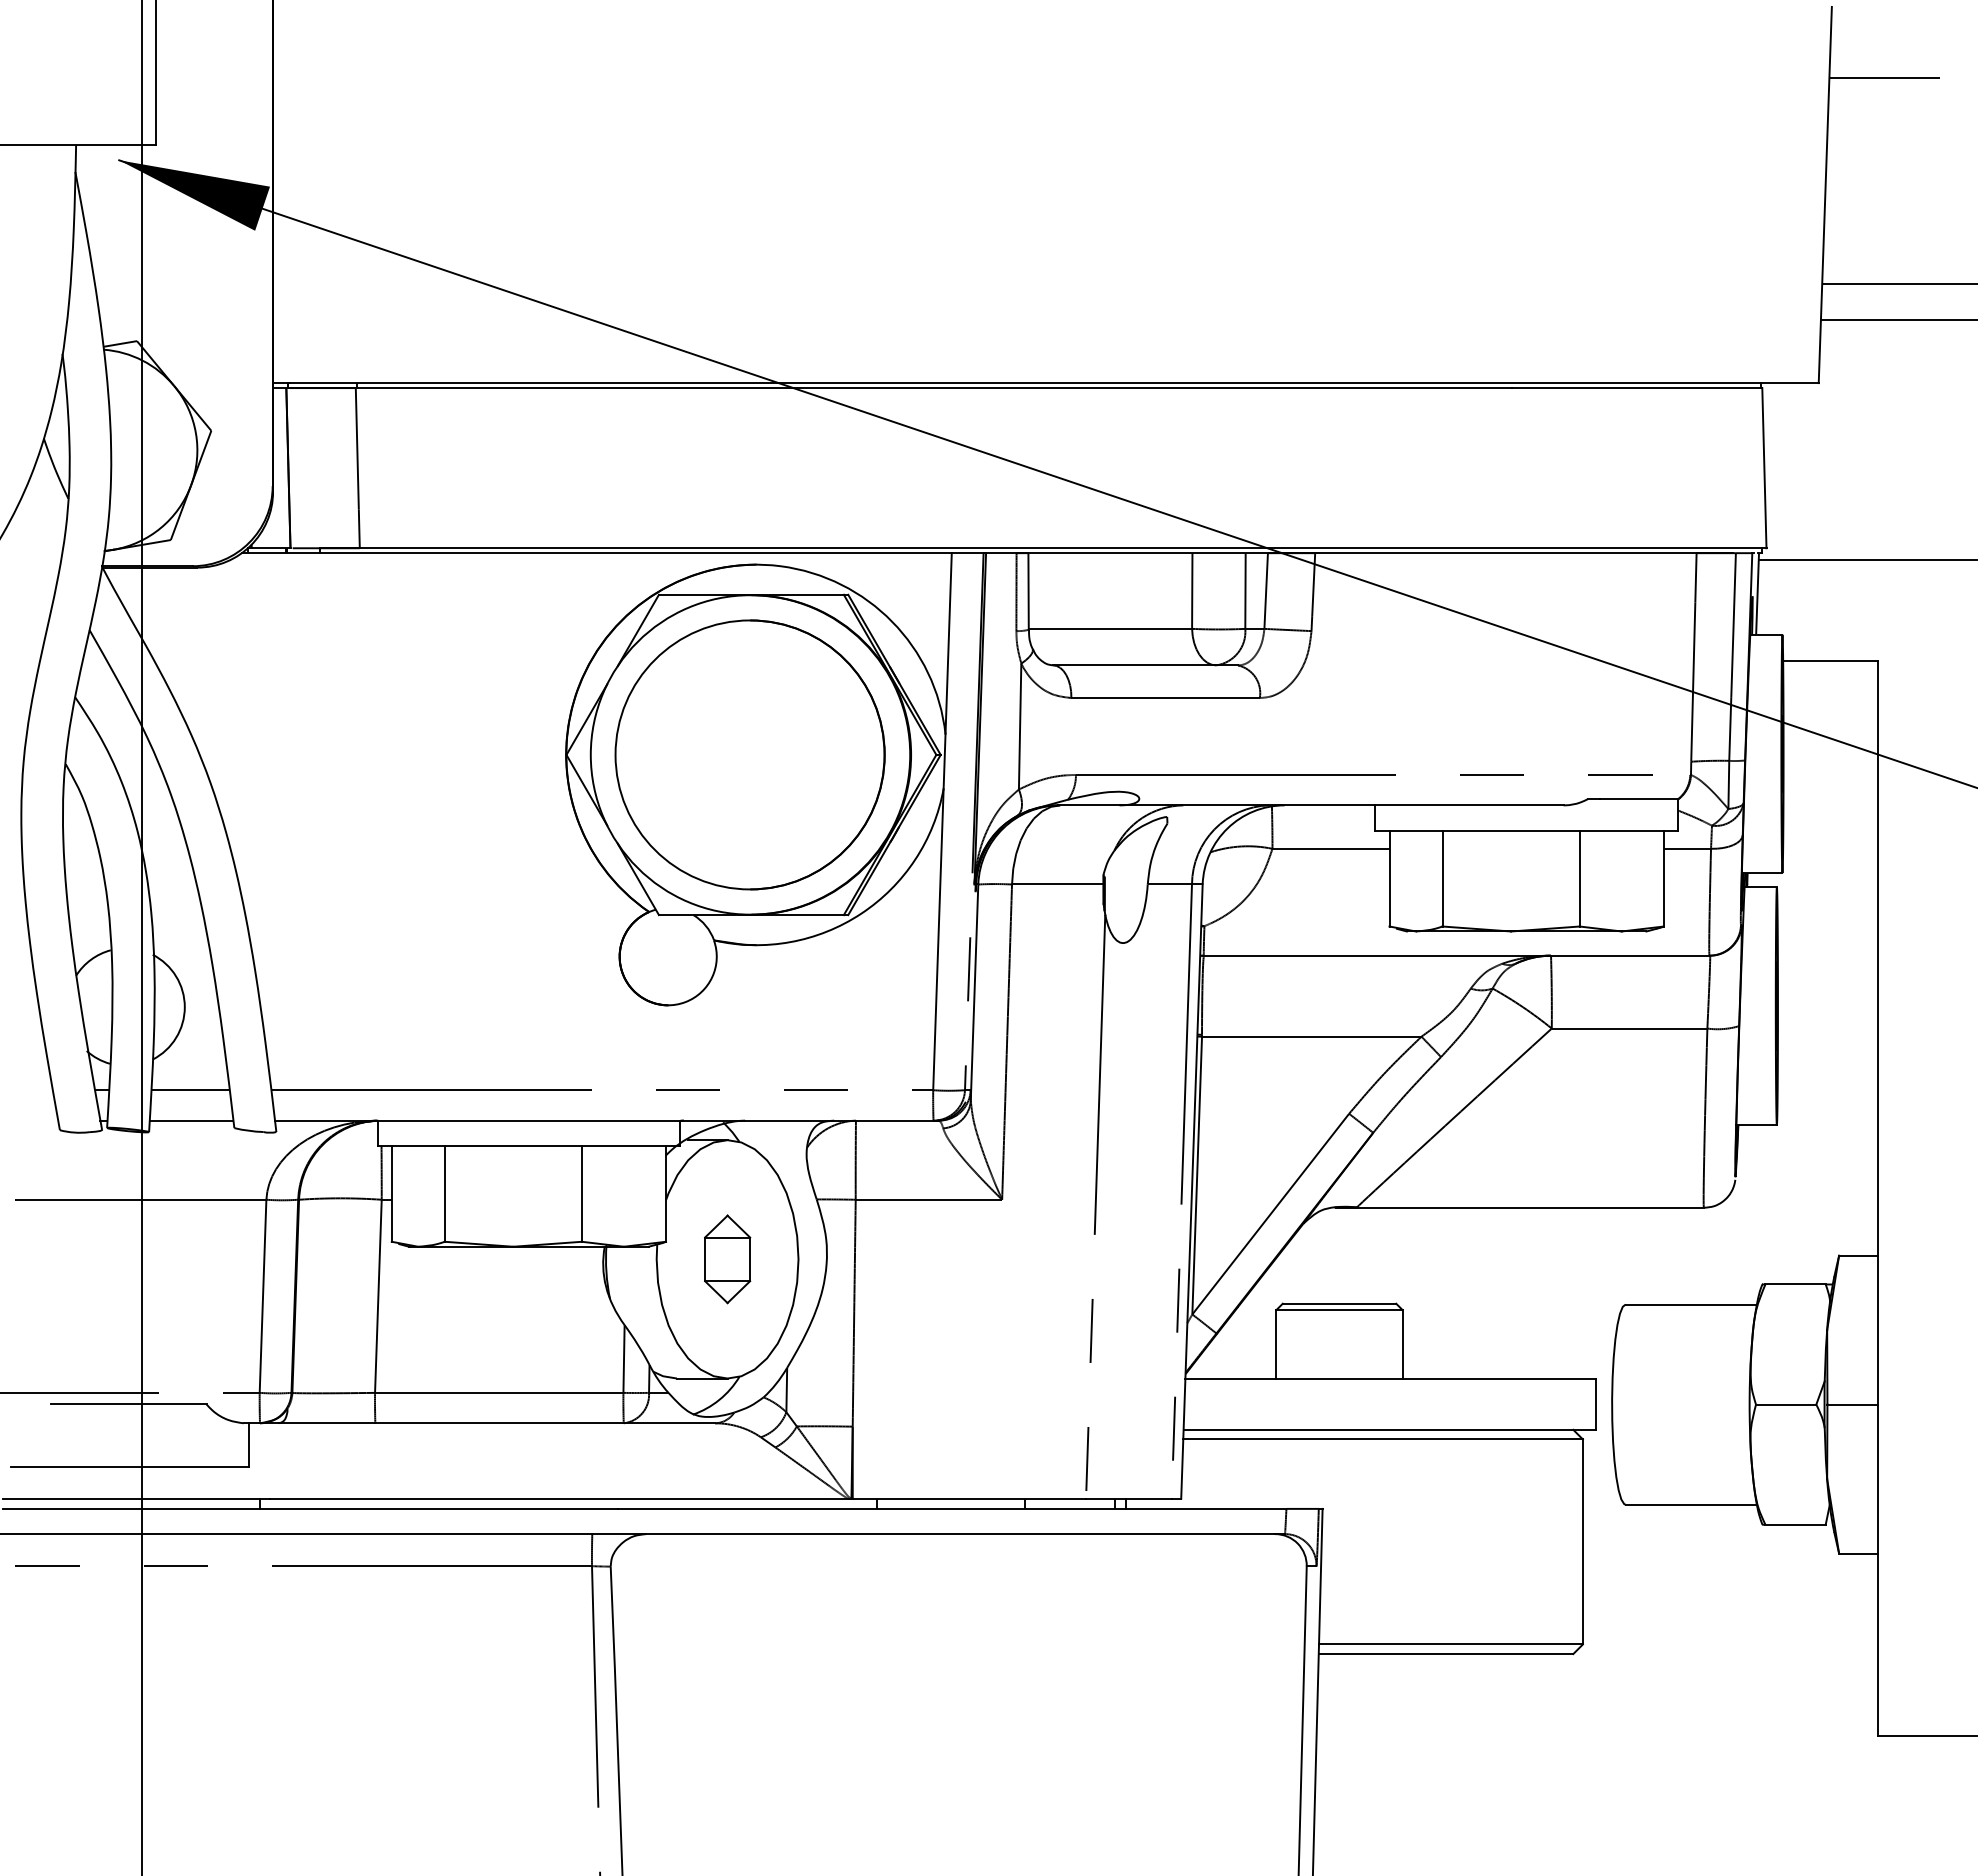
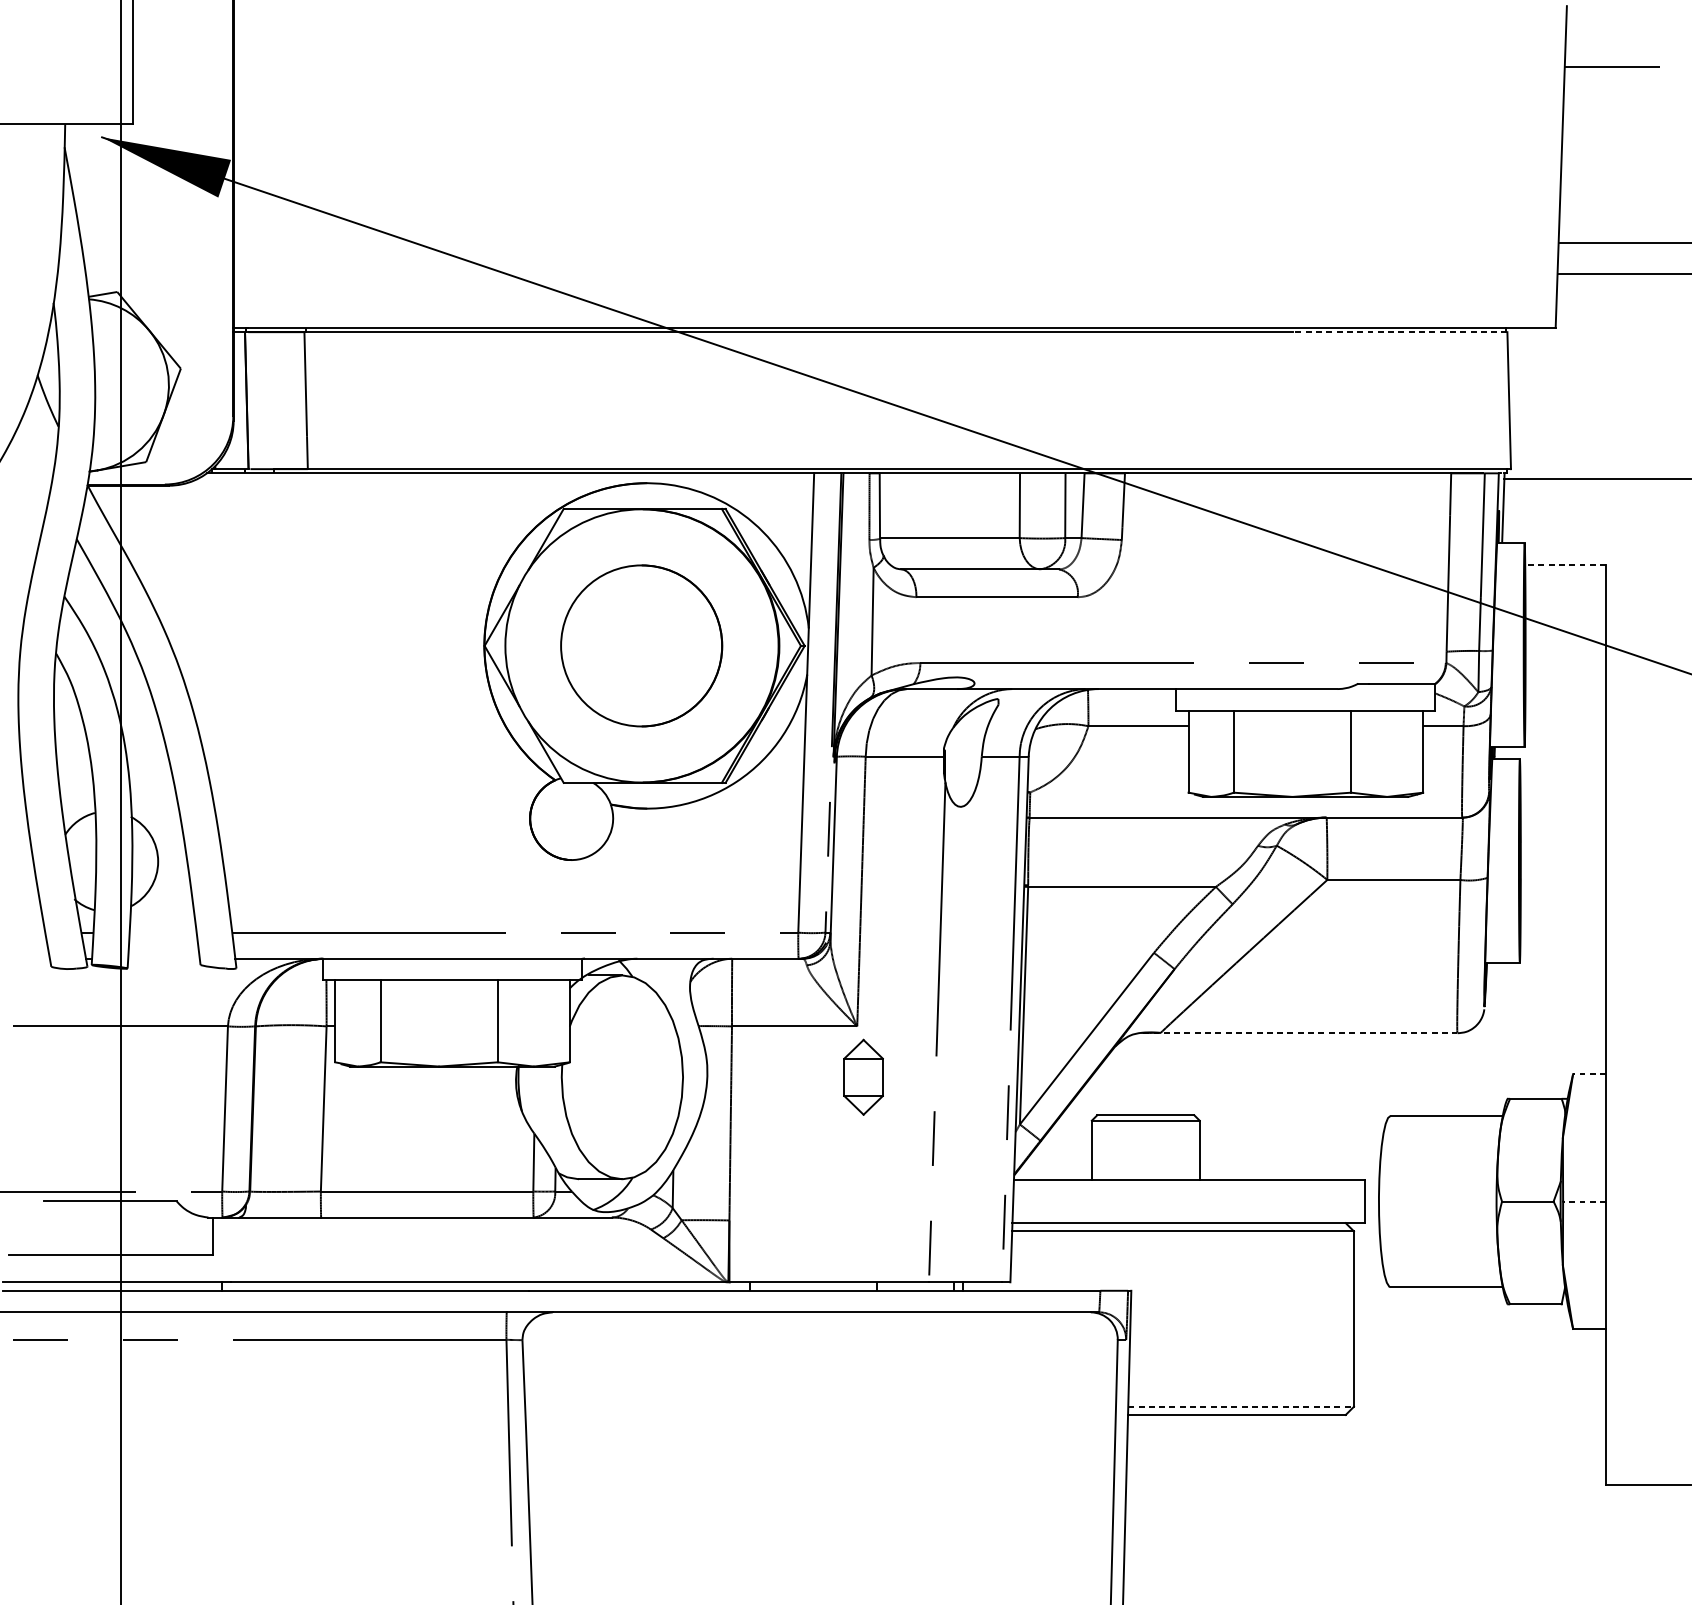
line: (1636, 388) -> (1399, 332), solid -> dashed
line: (1829, 660) -> (1564, 565), solid -> dashed
part: (749, 754) -> (641, 645), size x0.7
line: (190, 1090) -> (163, 932), removed
line: (191, 1120) -> (163, 958), removed
line: (1520, 1207) -> (1300, 1033), solid -> dashed
line: (1857, 1255) -> (1588, 1074), solid -> dashed
part: (727, 1259) -> (863, 1077), moved
line: (1852, 1404) -> (1584, 1201), solid -> dashed
line: (1450, 1644) -> (1240, 1406), solid -> dashed

